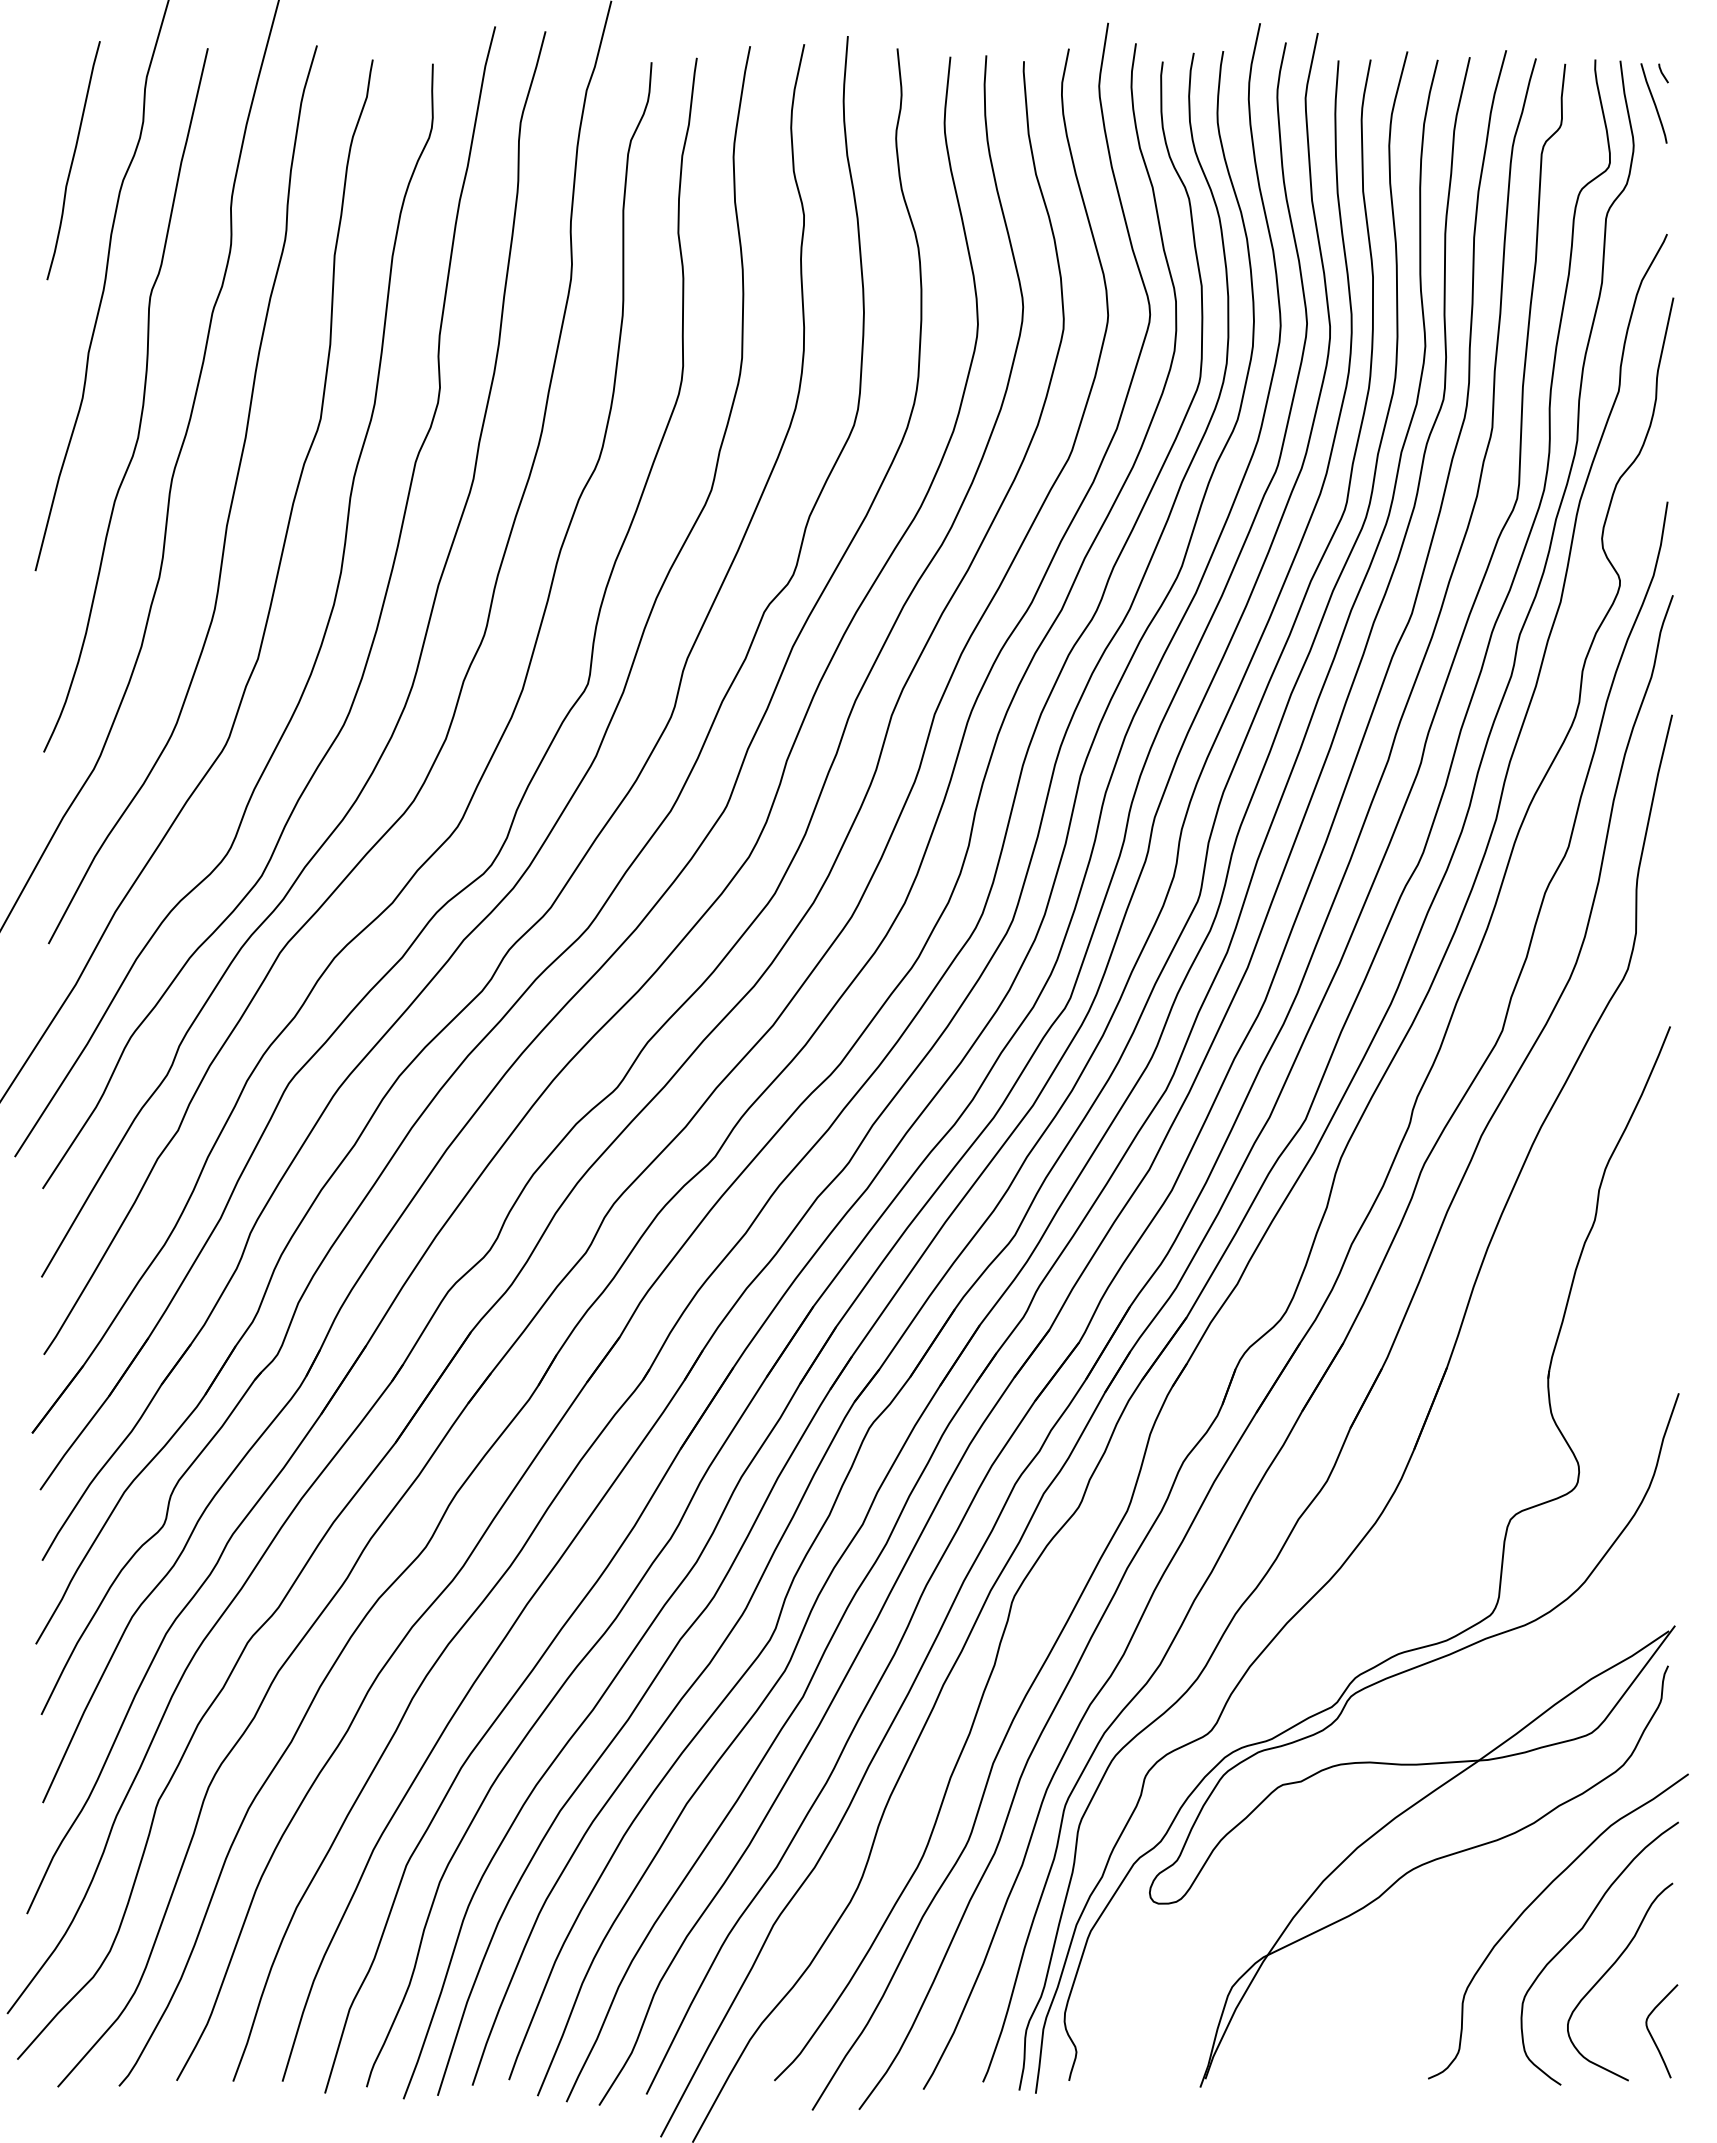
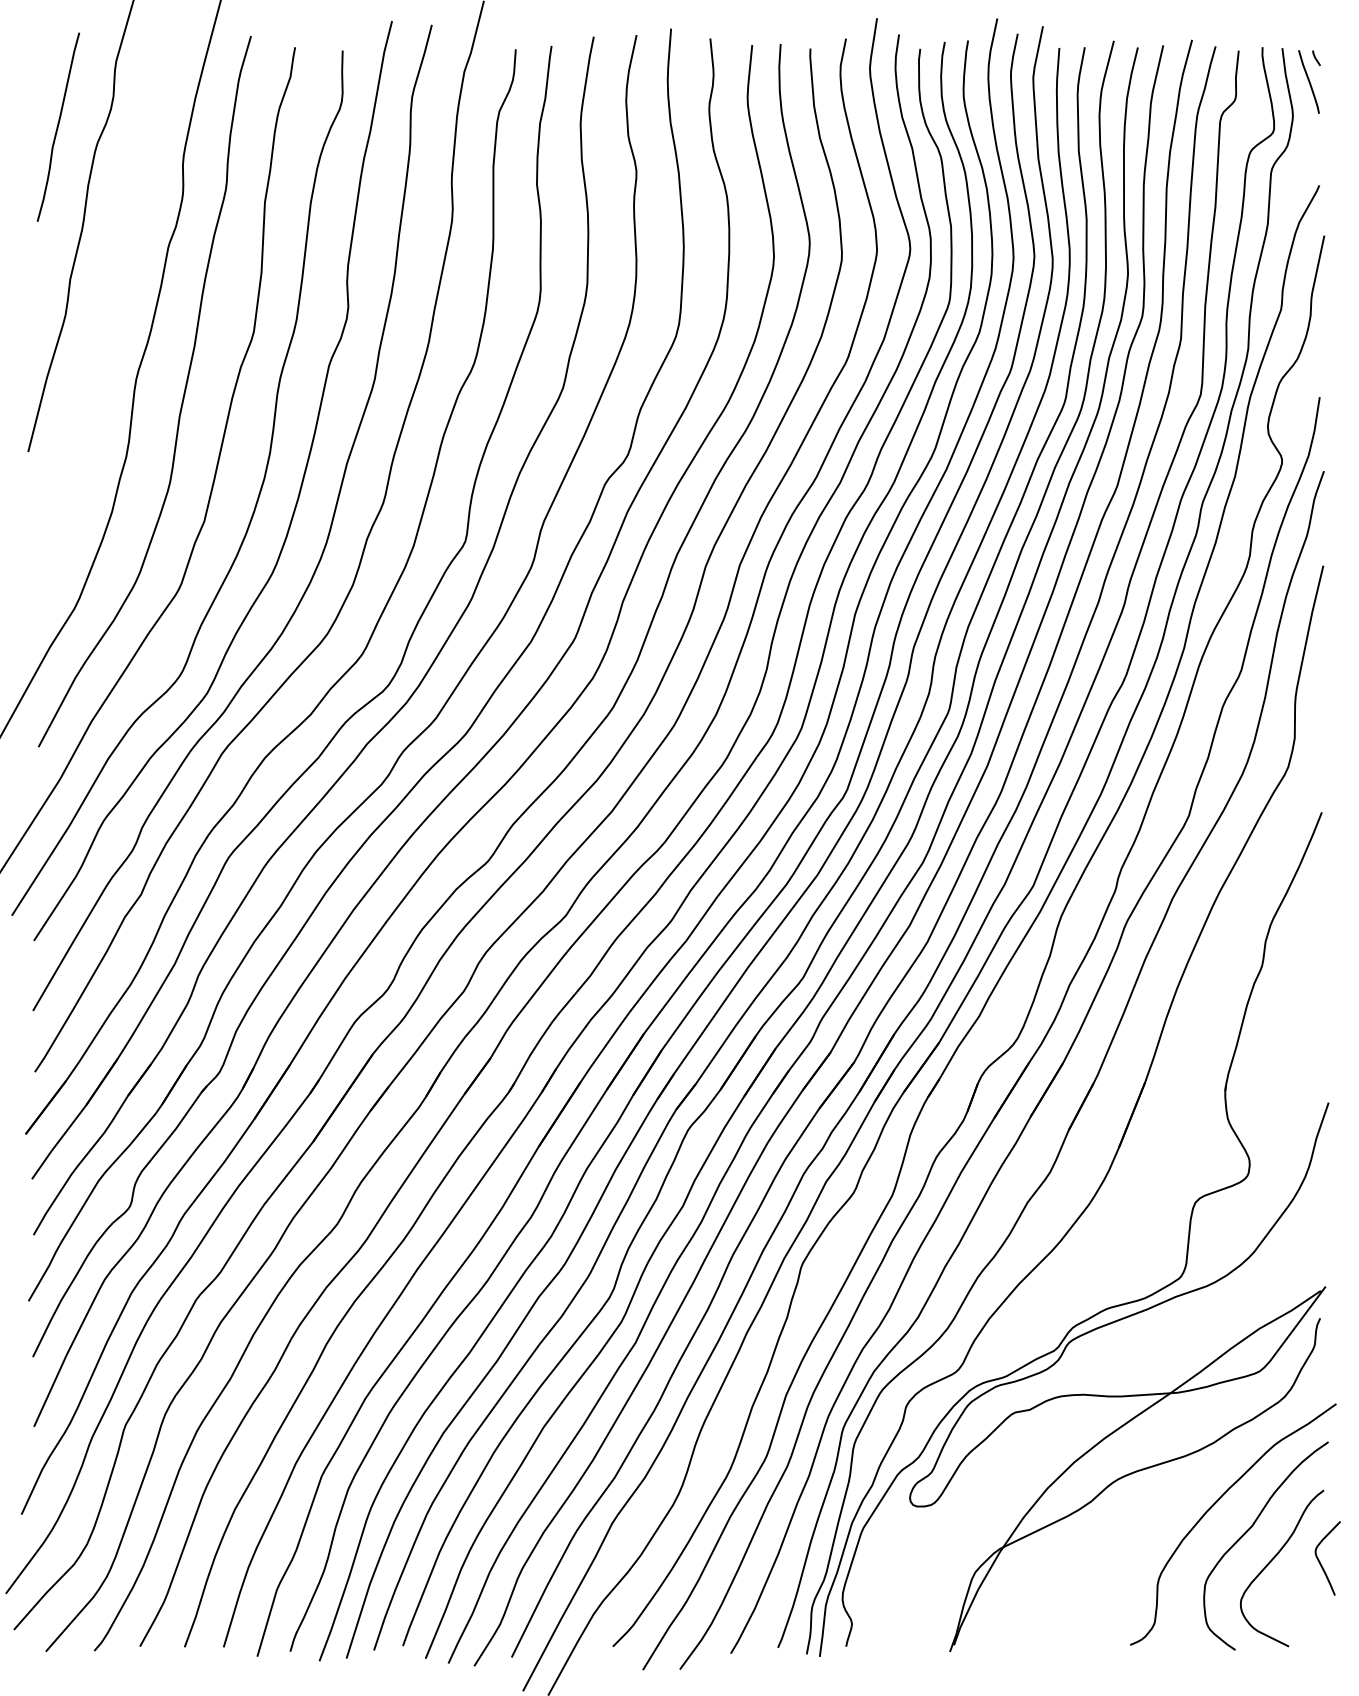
curve: (142, 400) -> (112, 317), removed
curve: (1652, 2035) -> (1320, 1561), moved

